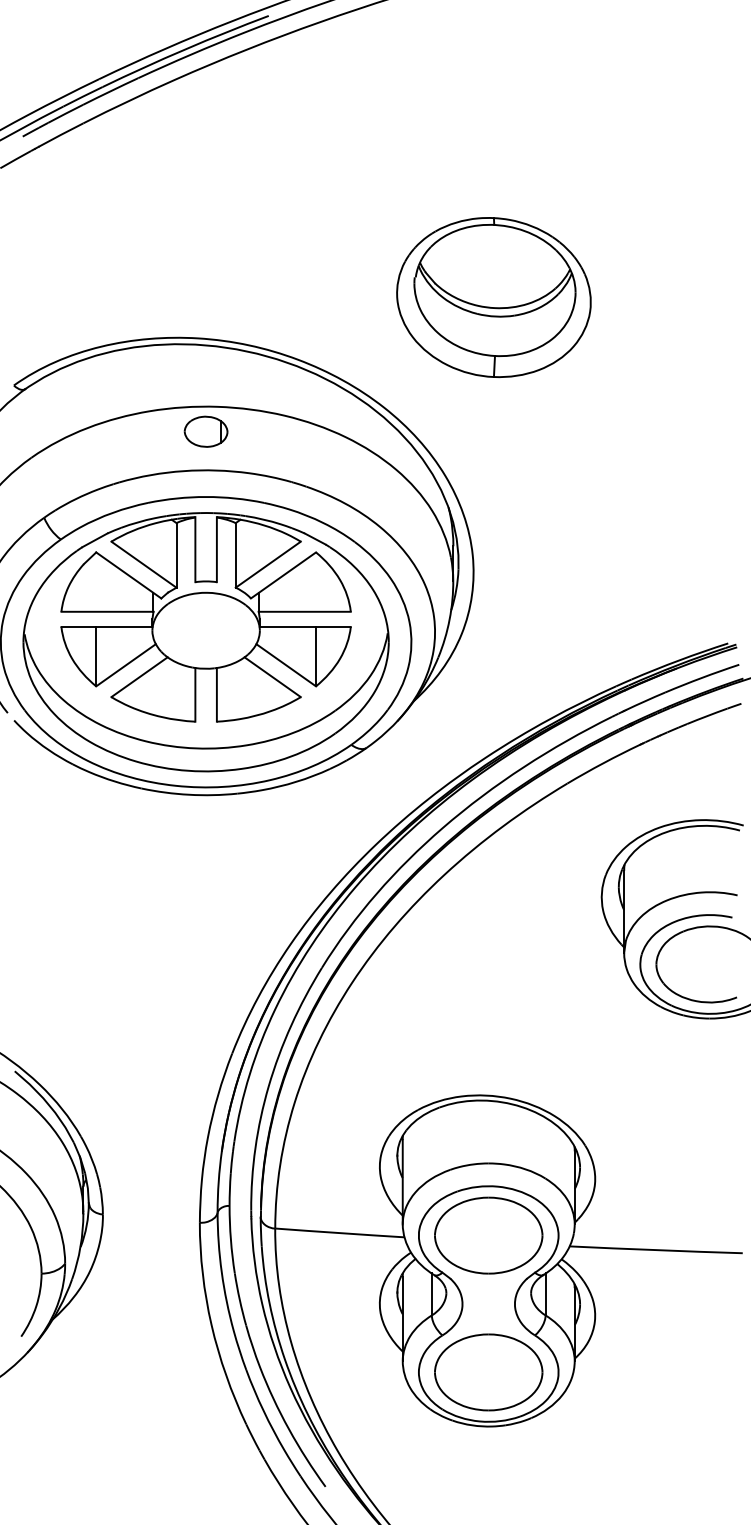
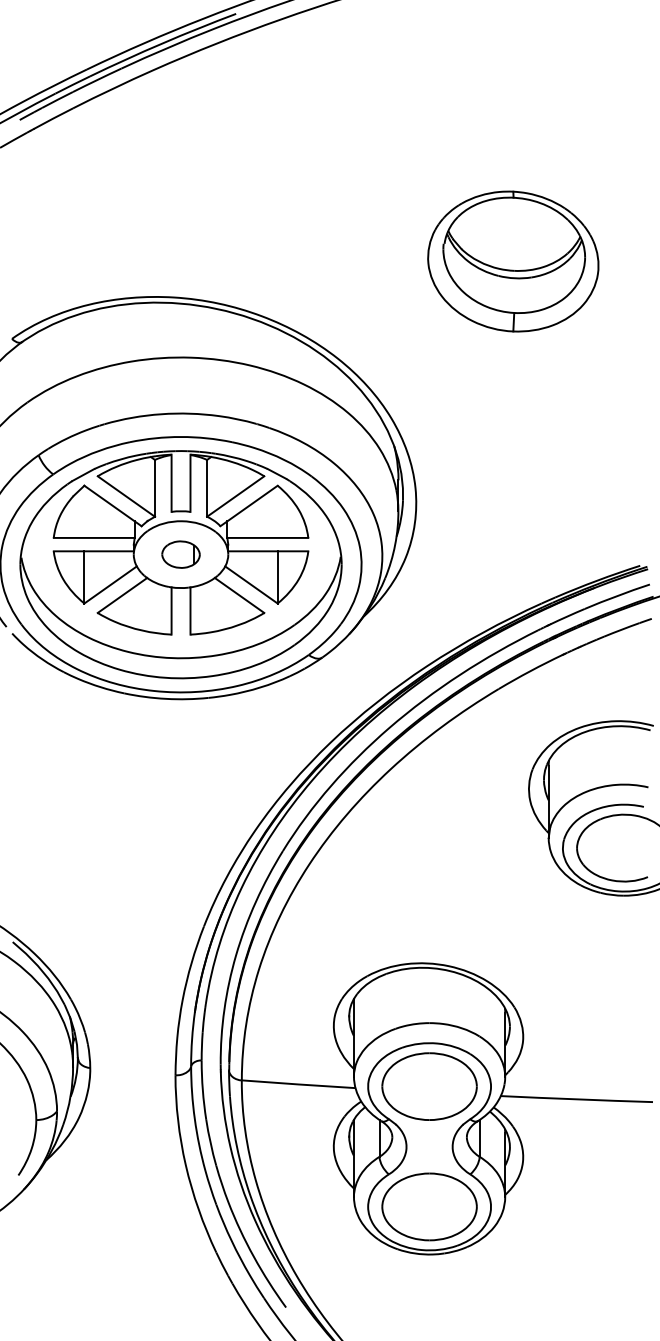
part: (493, 297) -> (512, 261), moved
part: (205, 431) -> (180, 554), moved

